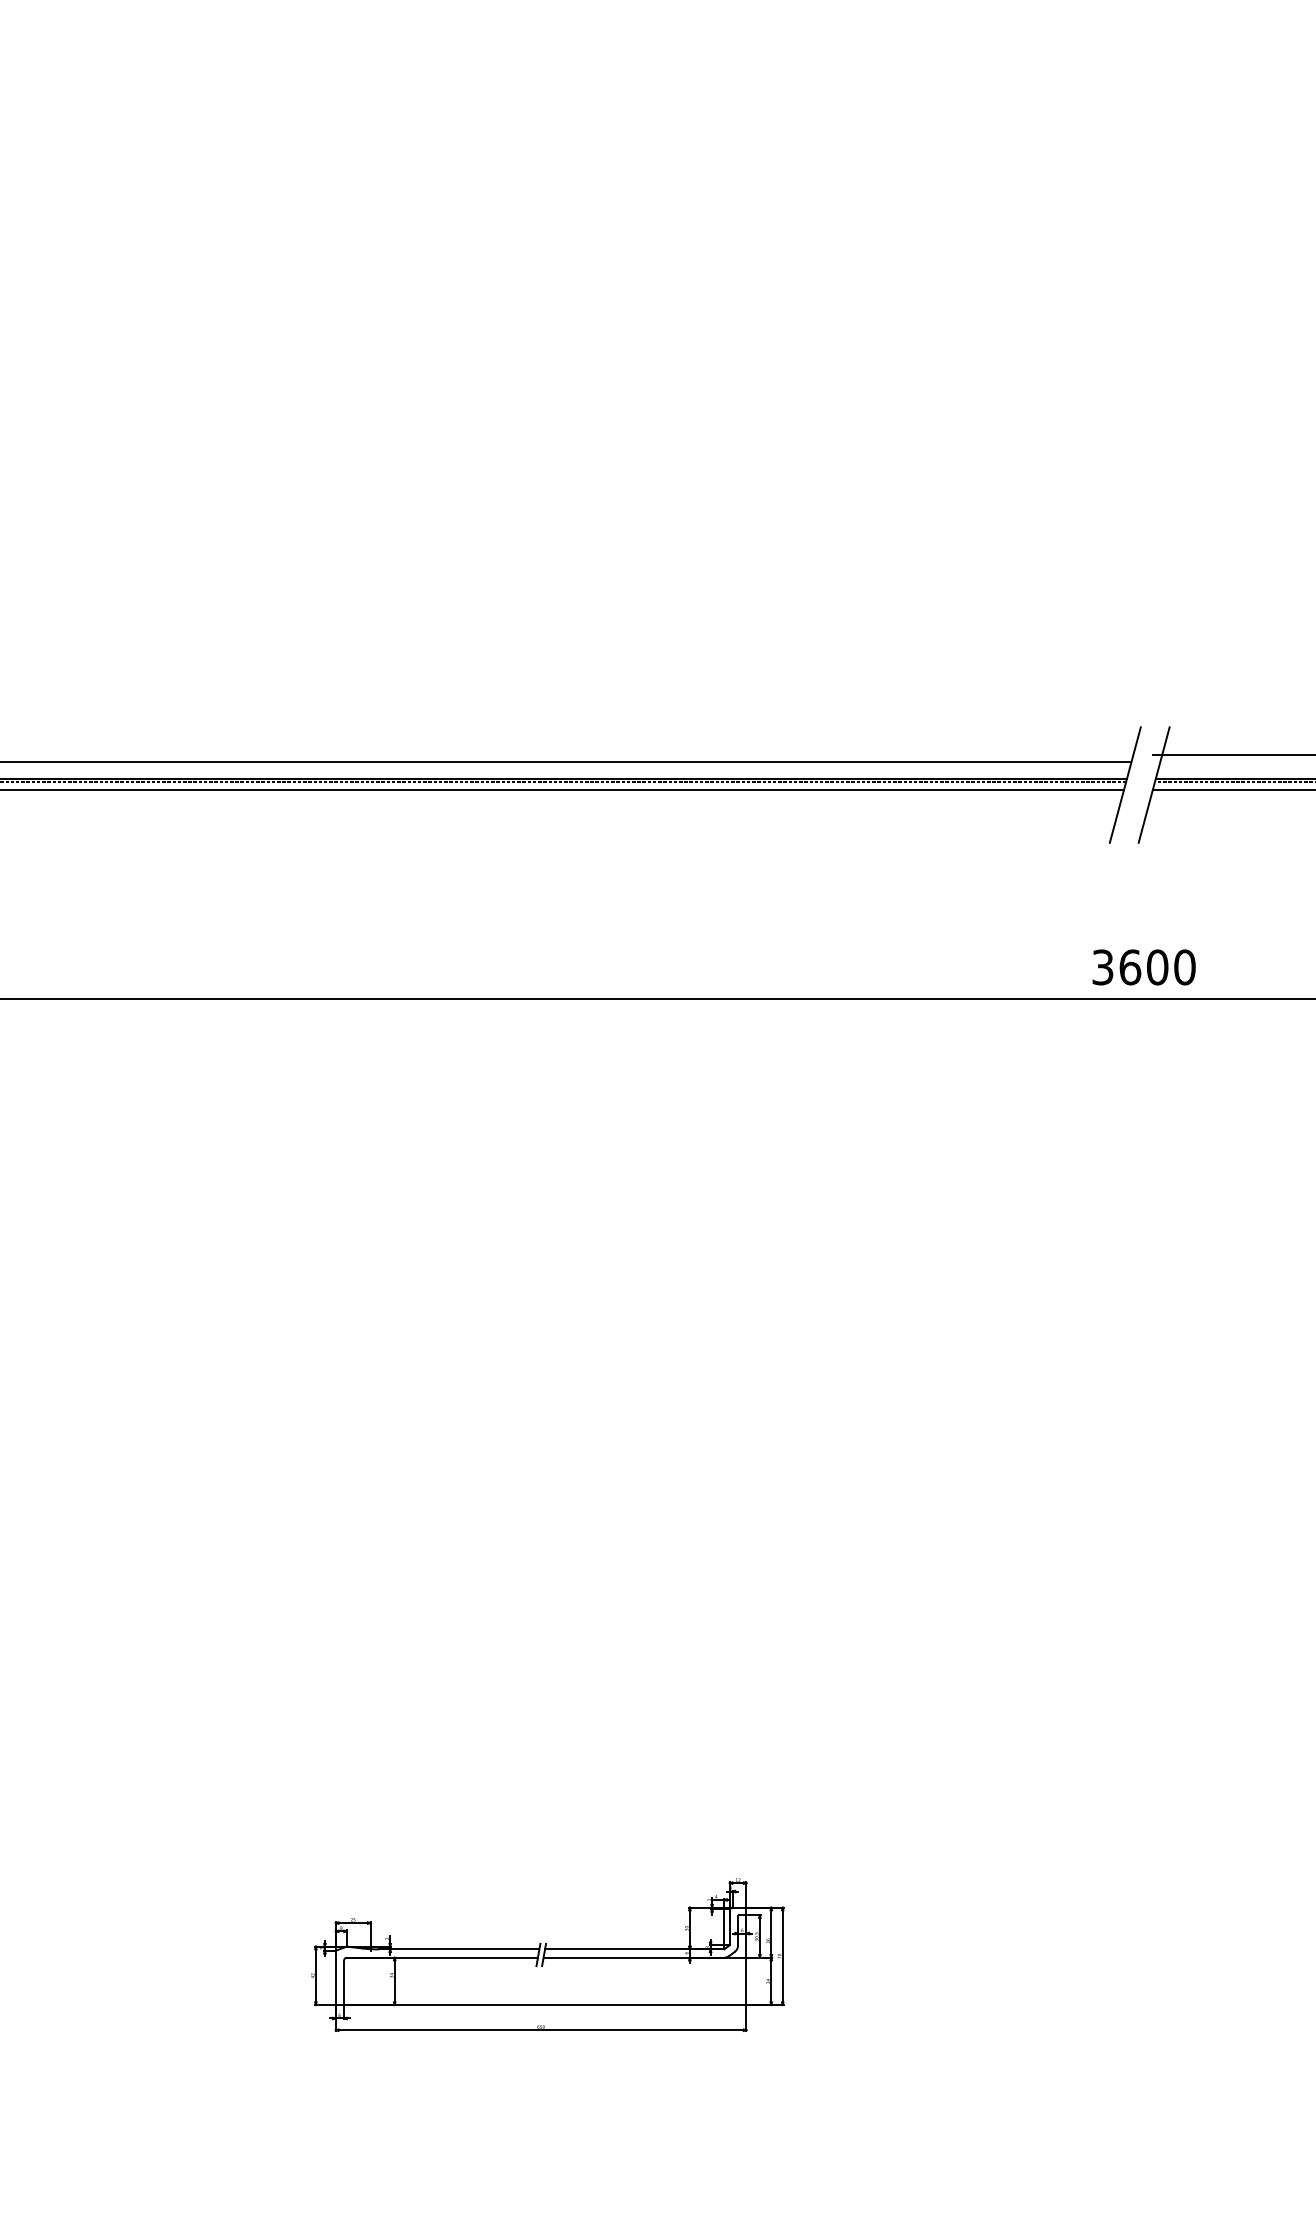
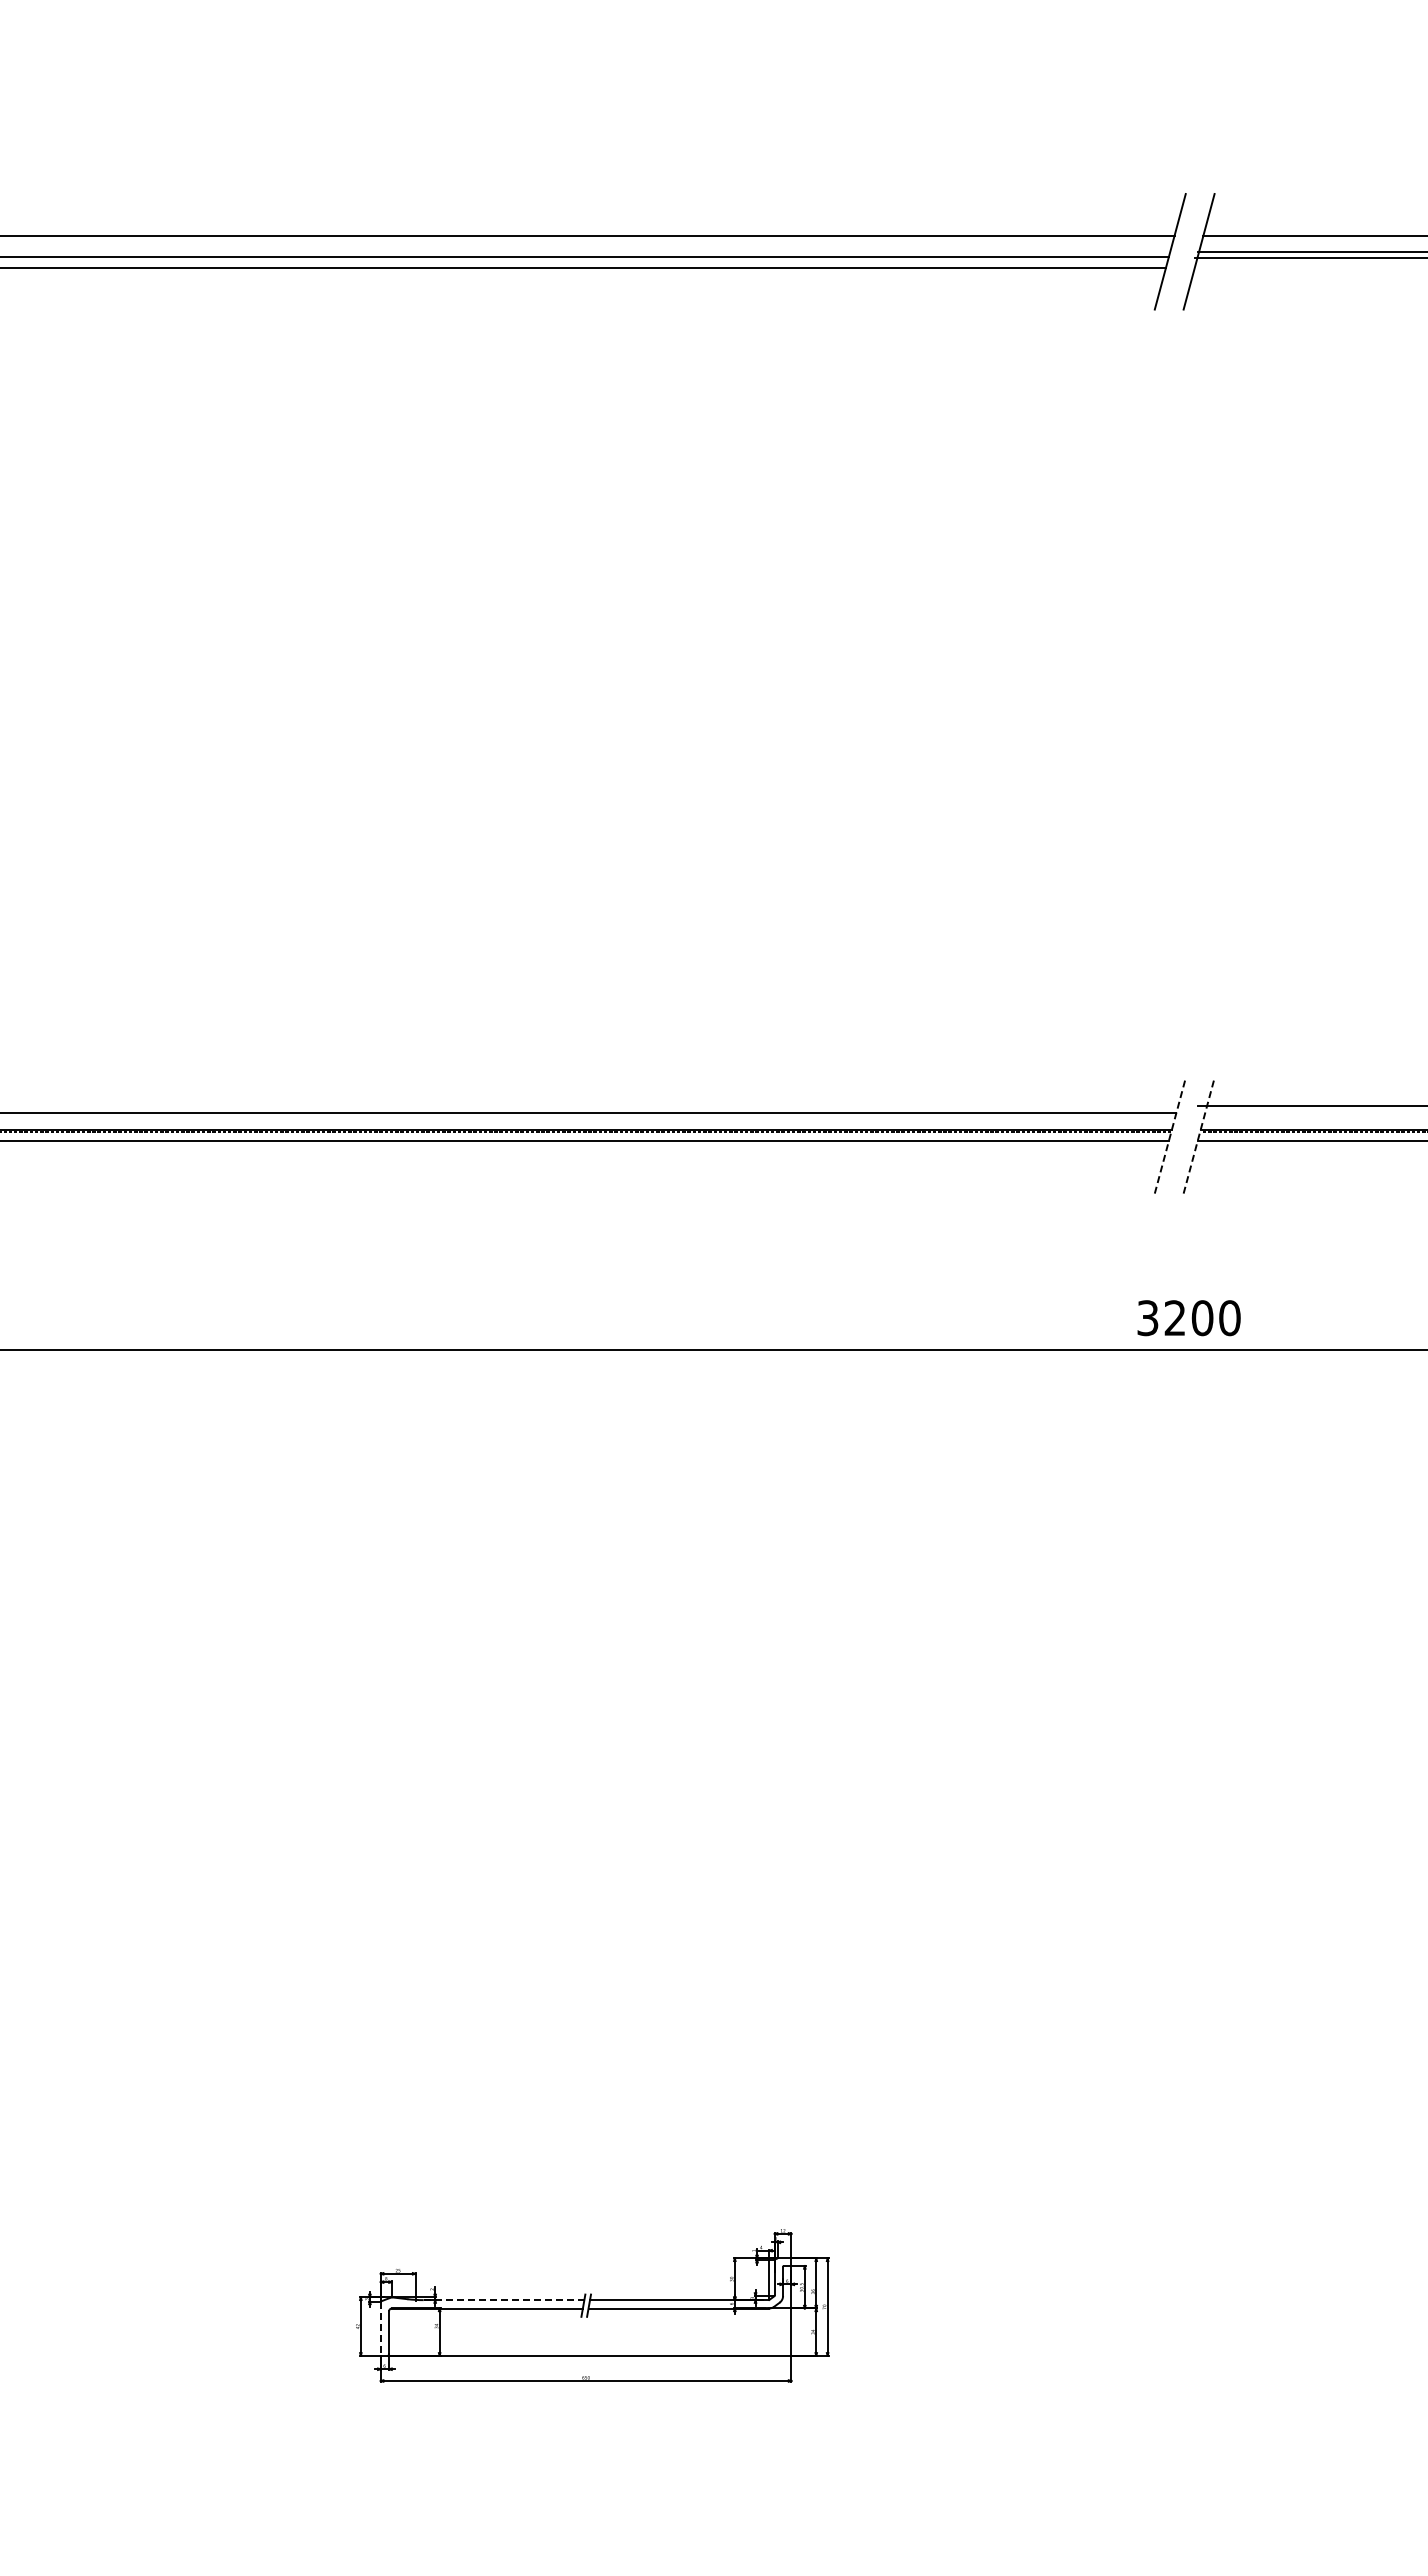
line: (1125, 784) -> (1170, 1135), solid -> dashed
line: (1154, 784) -> (1199, 1135), solid -> dashed
text: (1130, 967) -> (1175, 1318), 3600 -> 3200
line: (459, 1949) -> (504, 2300), solid -> dashed
line: (335, 1978) -> (380, 2329), solid -> dashed

